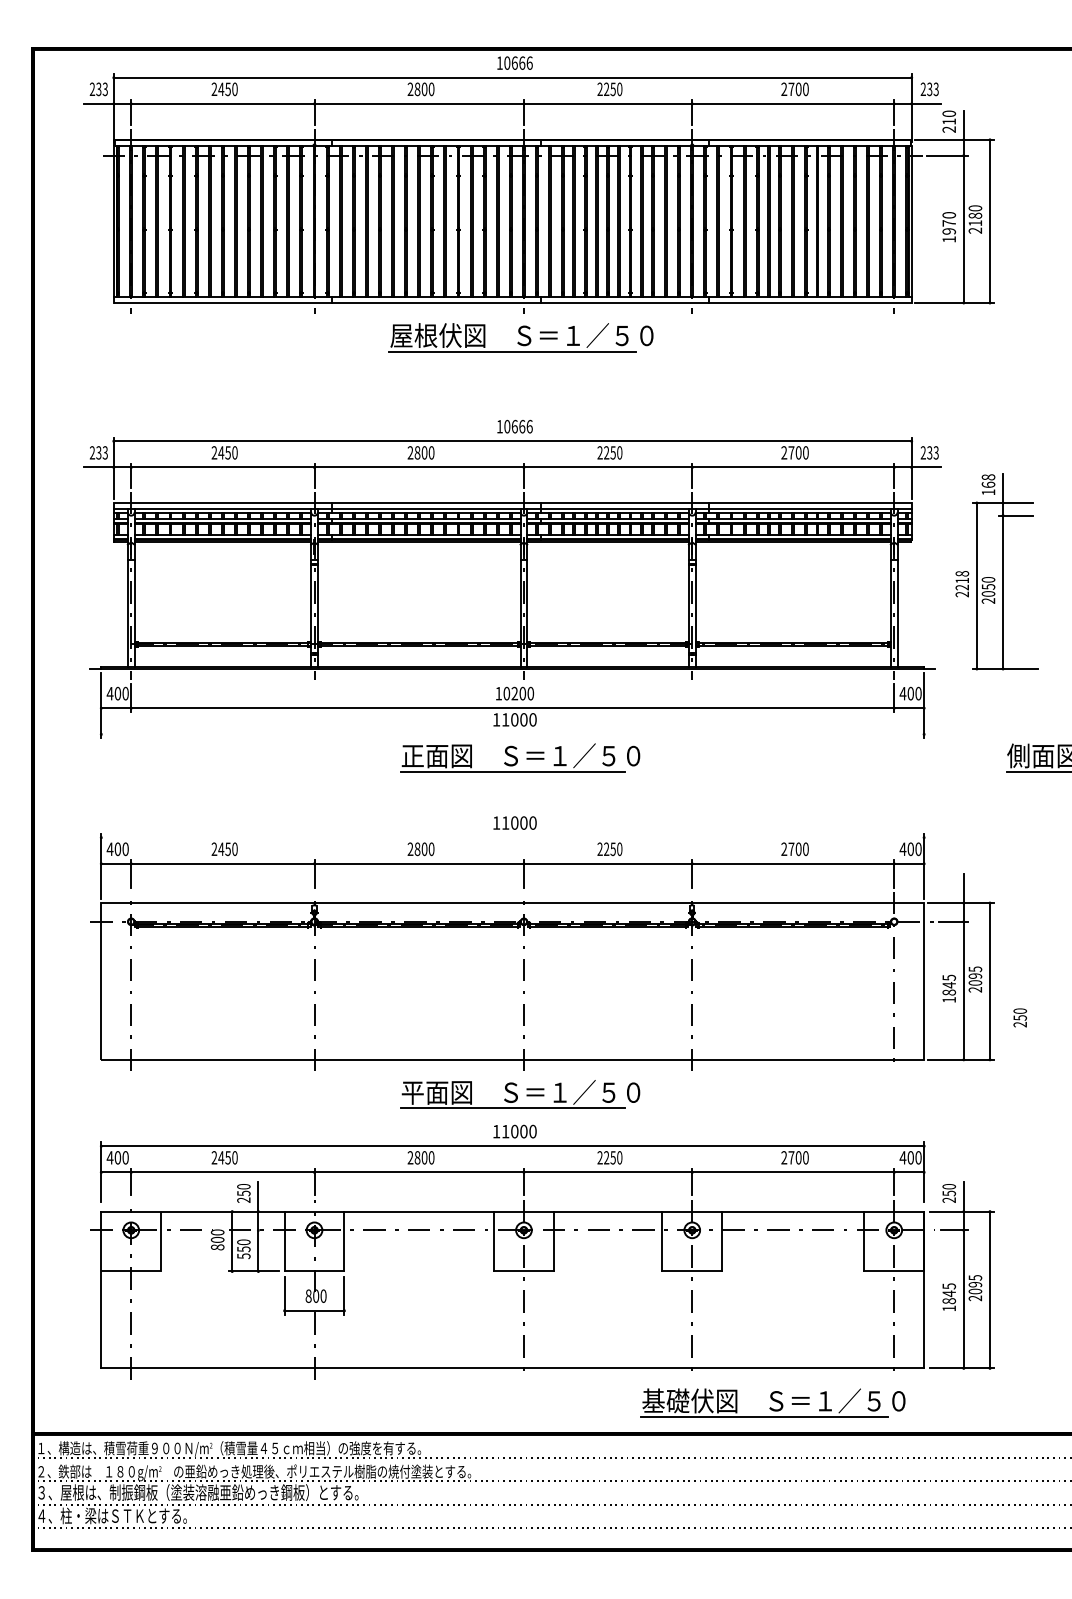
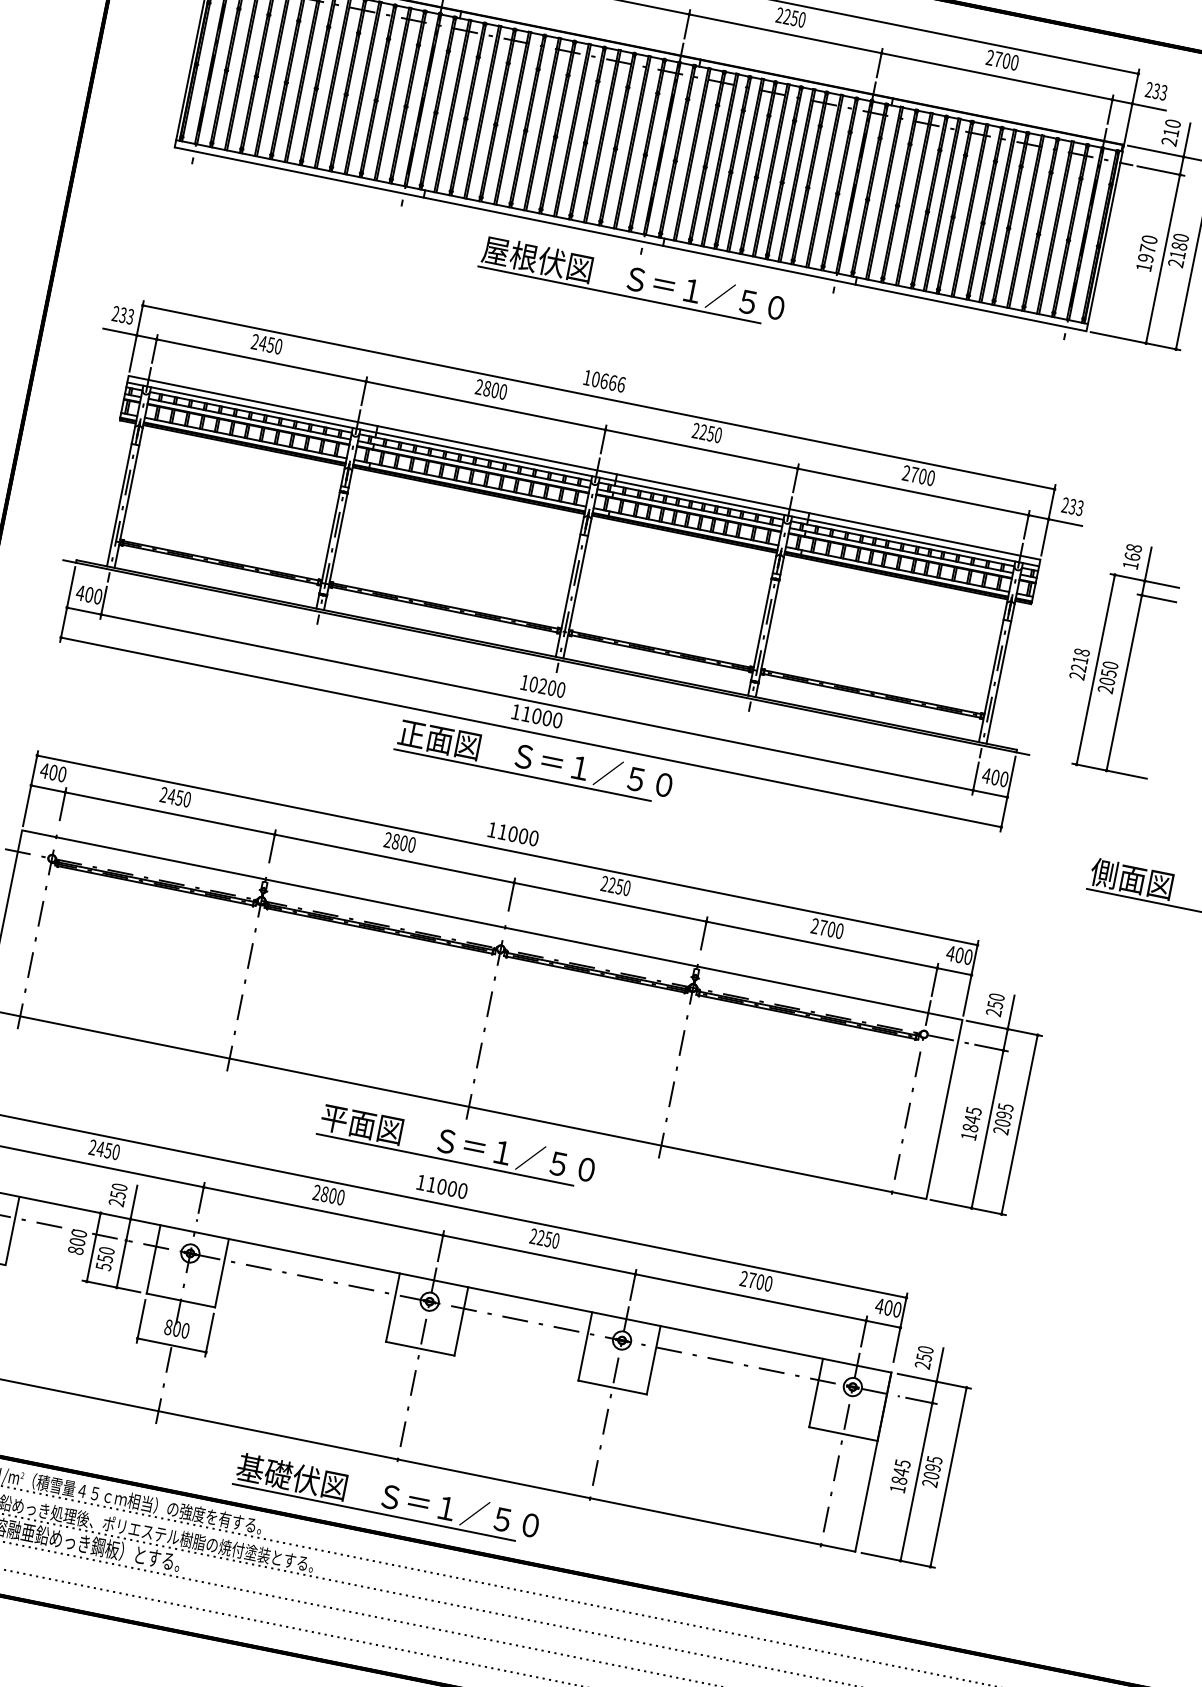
line: (512, 734) -> (530, 732), added
line: (512, 837) -> (507, 850), added
text: (1019, 1017) -> (994, 1004), moved
part: (772, 1402) -> (386, 1497), moved

